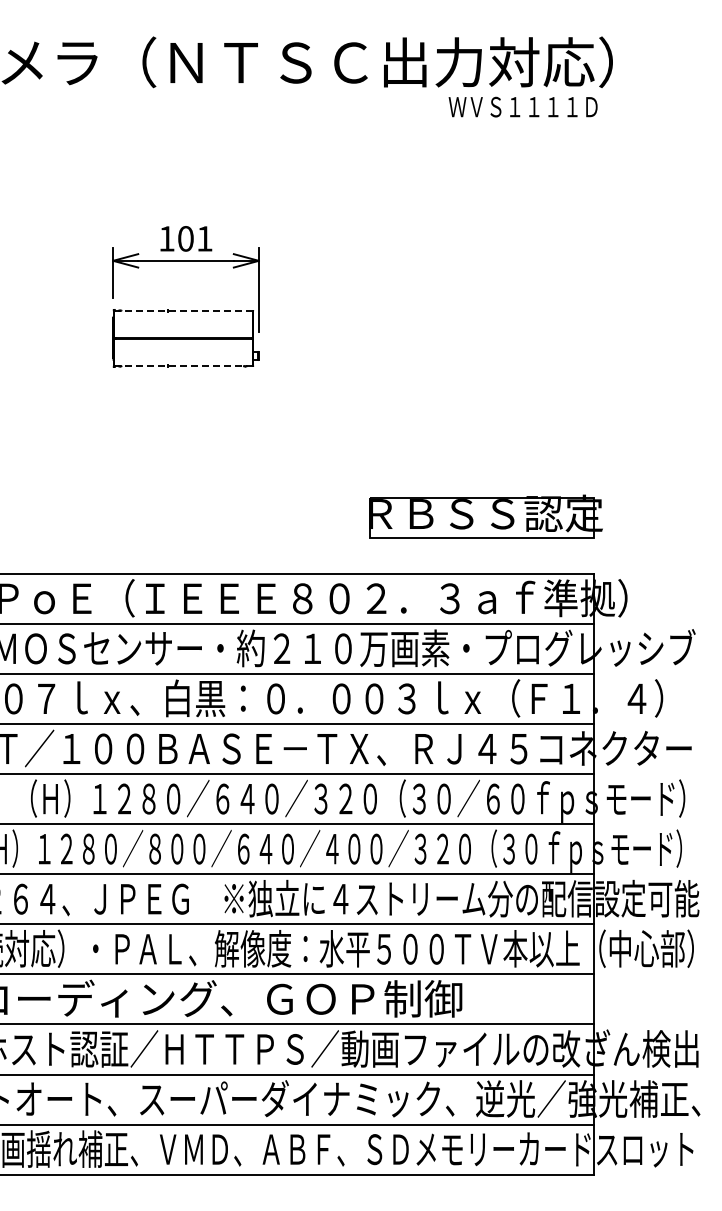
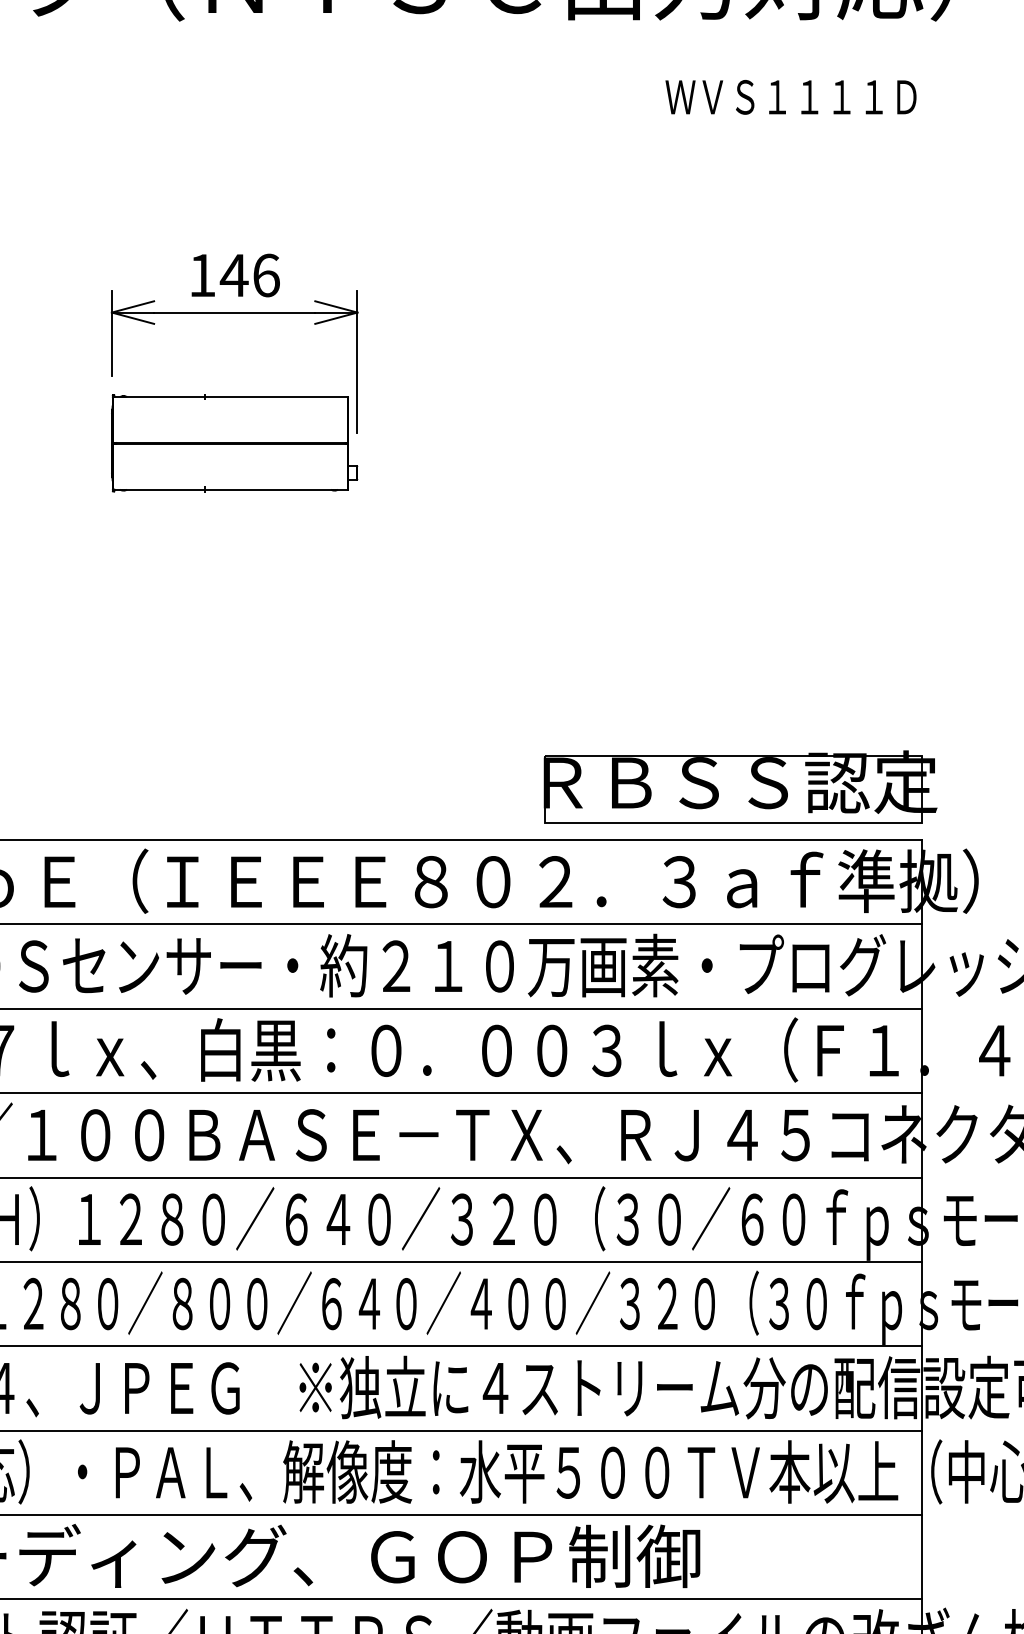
text: (522, 106) -> (789, 96), moved
text: (194, 238) -> (248, 274), 101 -> 146
line: (183, 310) -> (230, 396), dashed -> solid
line: (183, 366) -> (230, 490), dashed -> solid
part: (485, 516) -> (739, 787), moved

